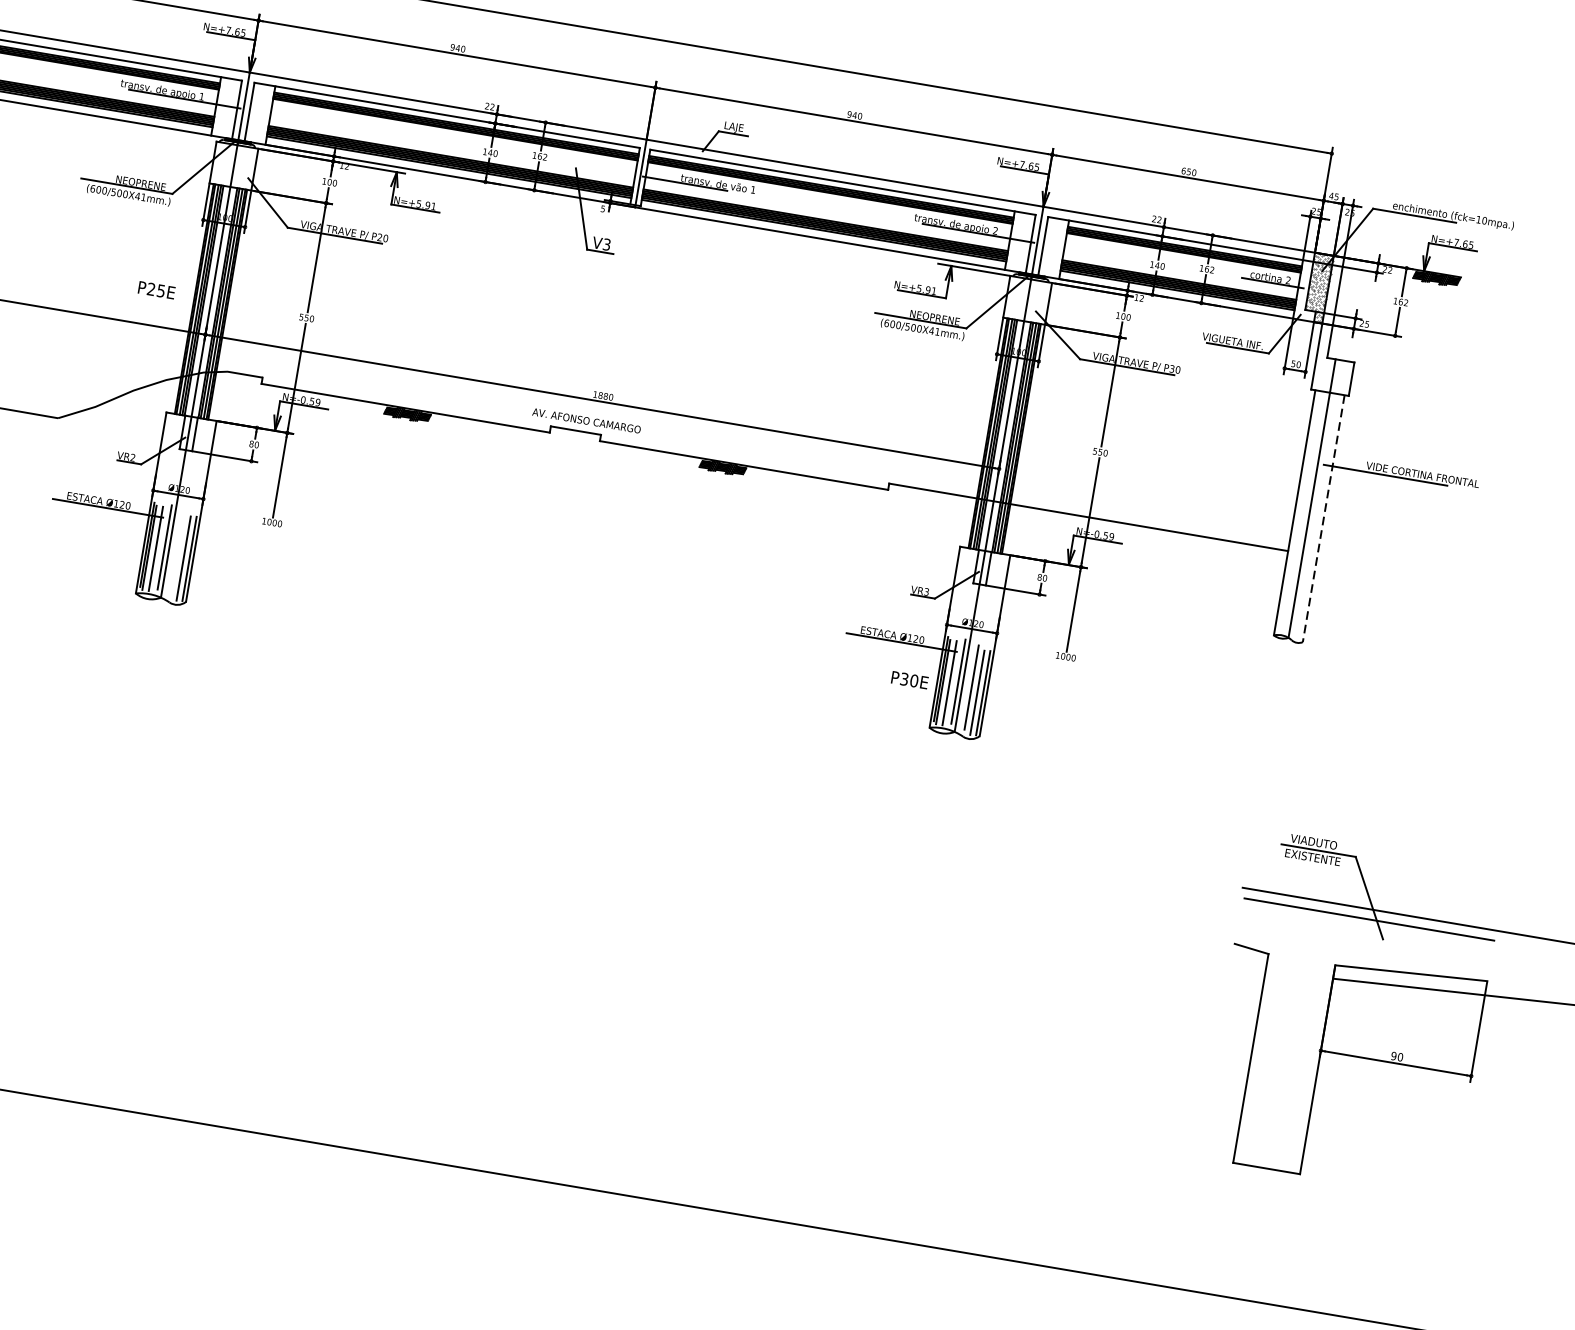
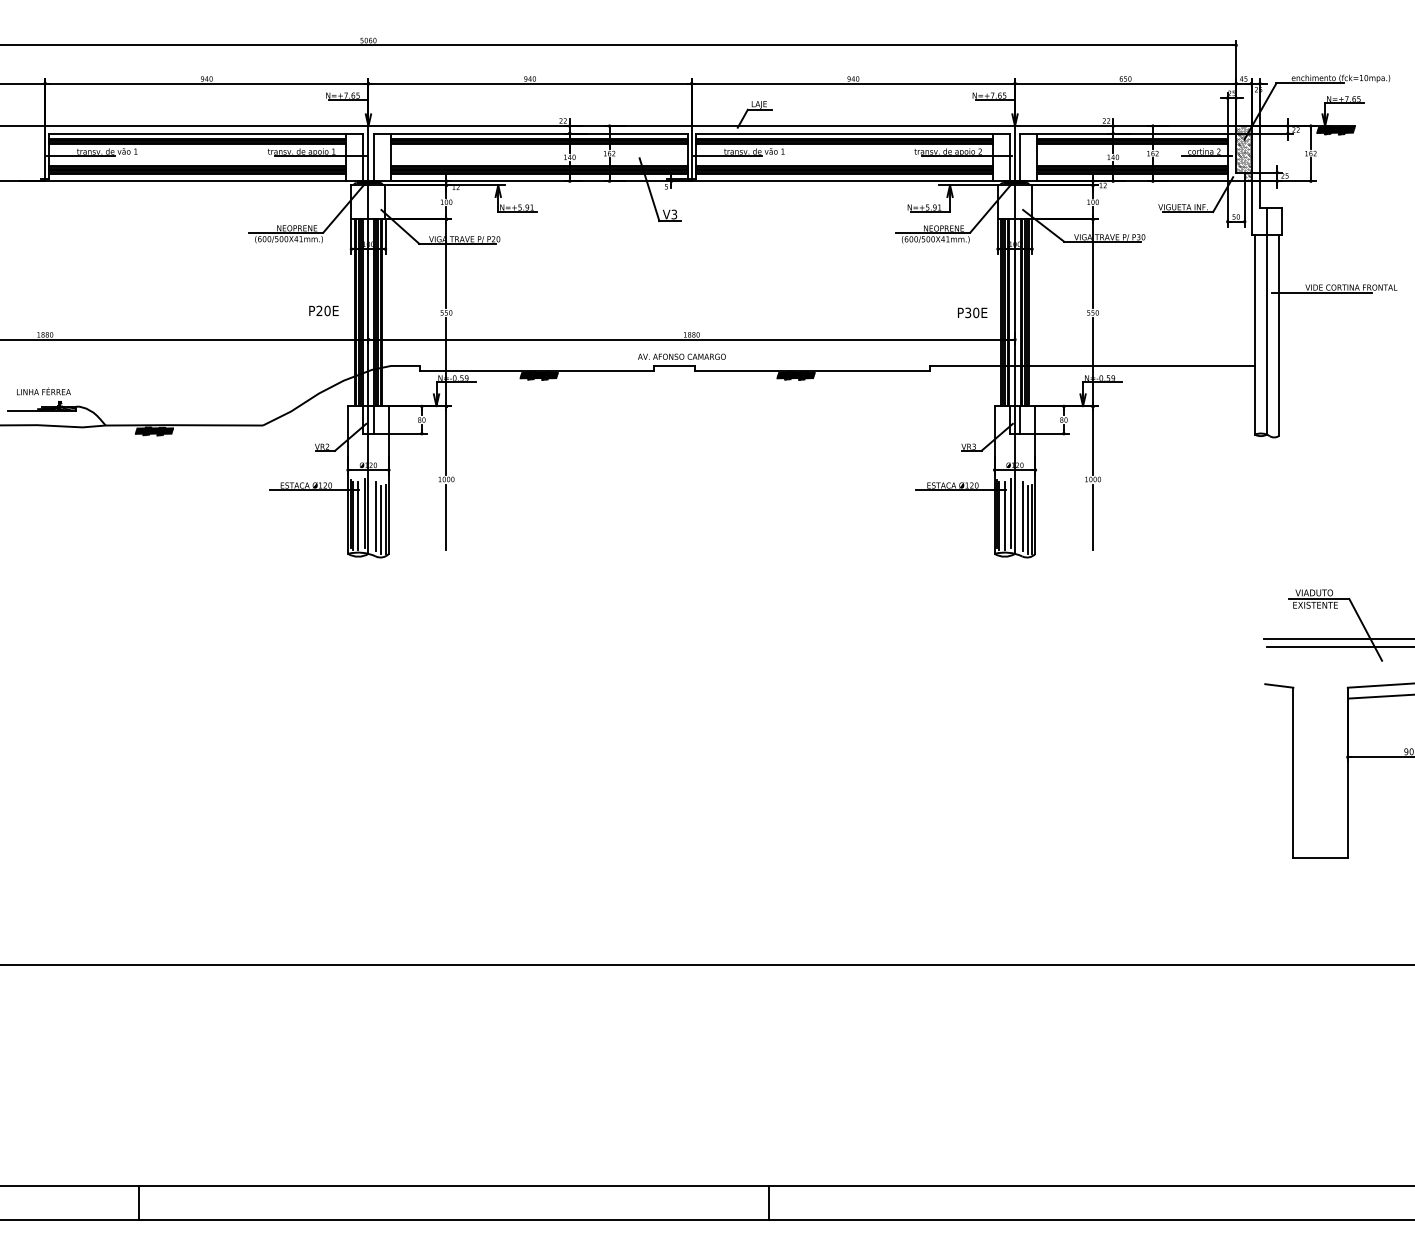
text: (161, 290) -> (327, 310), P25E -> P20E
line: (1323, 518) -> (1278, 335), dashed -> solid
line: (177, 553) -> (375, 516), added
line: (264, 569) -> (446, 517), added
text: (909, 679) -> (972, 312), moved
line: (1058, 703) -> (1093, 517), added

